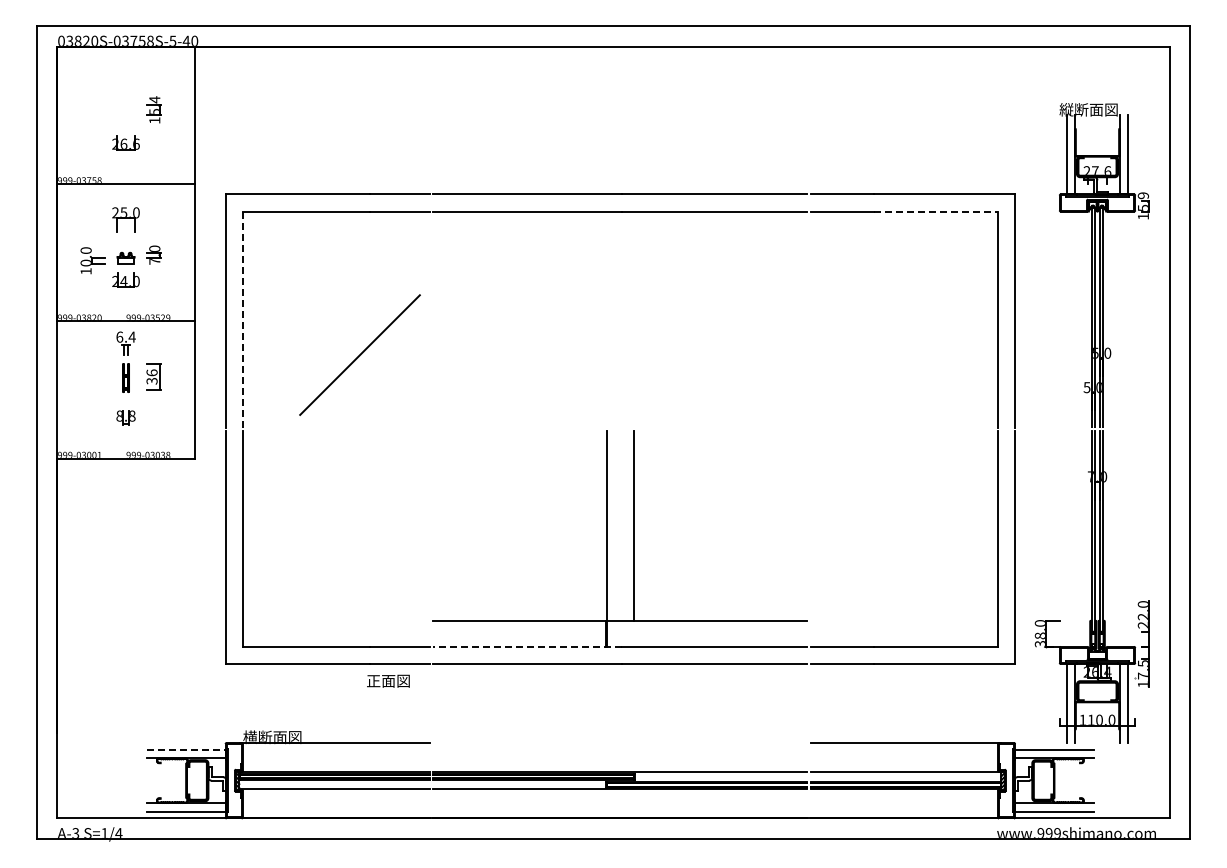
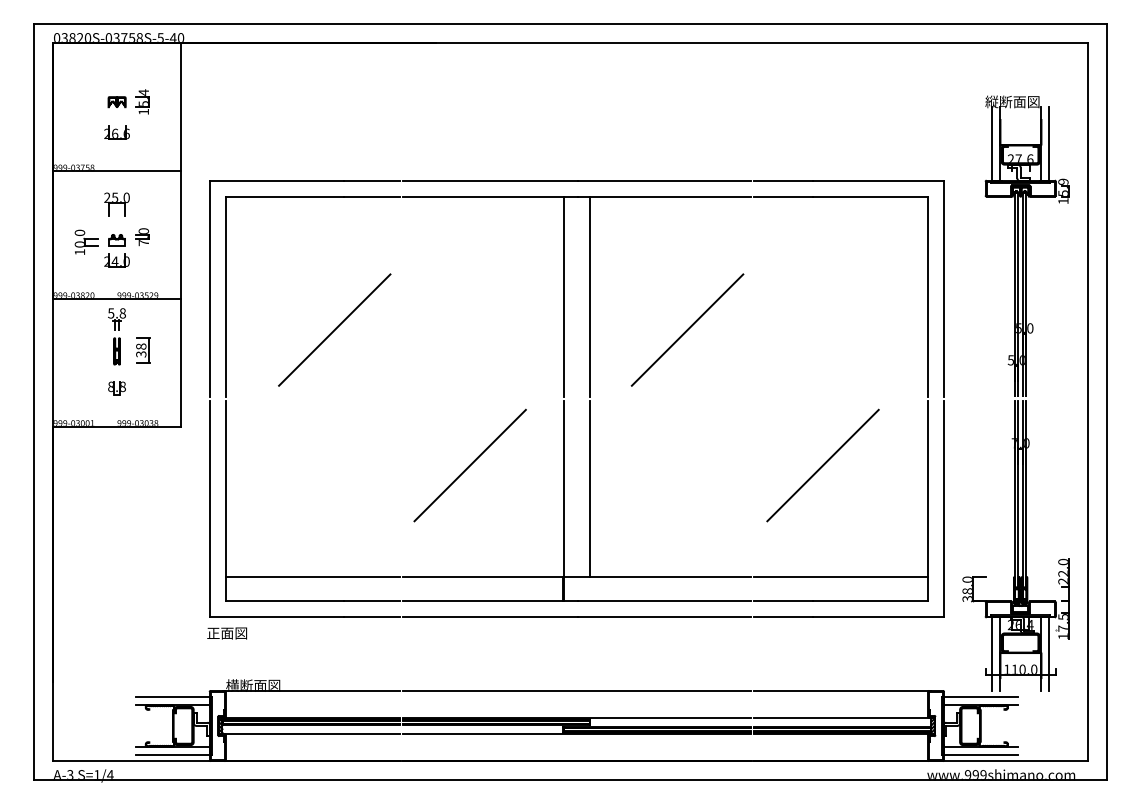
part: (126, 110) -> (117, 102), added
line: (936, 211) -> (870, 196), dashed -> solid
line: (242, 319) -> (225, 296), dashed -> solid
line: (606, 319) -> (563, 296), added
line: (634, 319) -> (590, 296), added
text: (125, 336) -> (116, 312), 6.4 -> 5.8
line: (739, 354) -> (687, 329), added
text: (151, 372) -> (140, 346), 36 -> 38
line: (505, 500) -> (470, 465), added
line: (884, 500) -> (822, 465), added
line: (335, 620) -> (311, 576), added
line: (903, 620) -> (840, 576), added
line: (527, 646) -> (490, 601), dashed -> solid
text: (388, 680) -> (227, 632), moved
line: (620, 742) -> (577, 690), added
line: (186, 749) -> (173, 696), dashed -> solid

